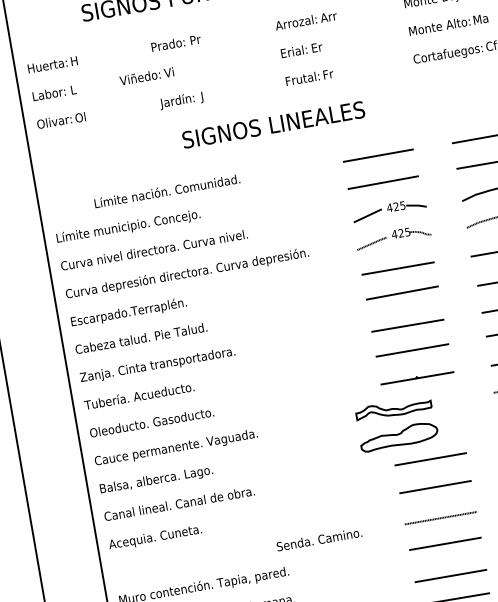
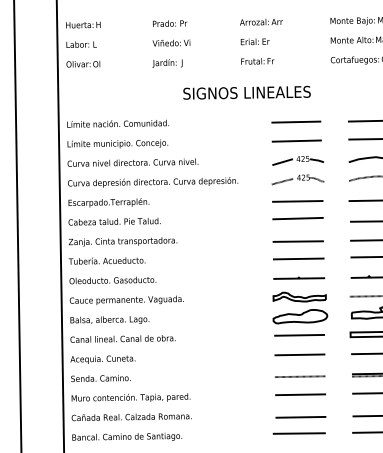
text: (146, 75) -> (171, 42), moved
text: (272, 124) -> (246, 92), moved
text: (167, 190) -> (118, 123), moved
part: (397, 423) -> (300, 307), moved
text: (318, 538) -> (100, 377), moved

